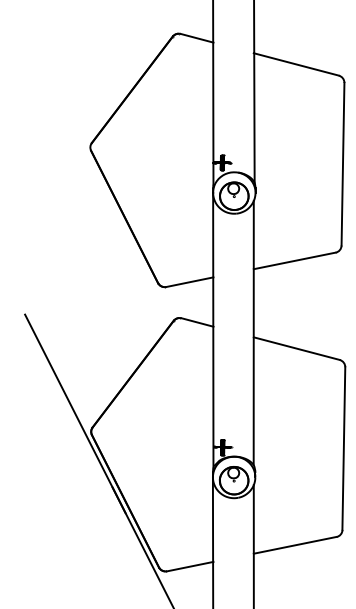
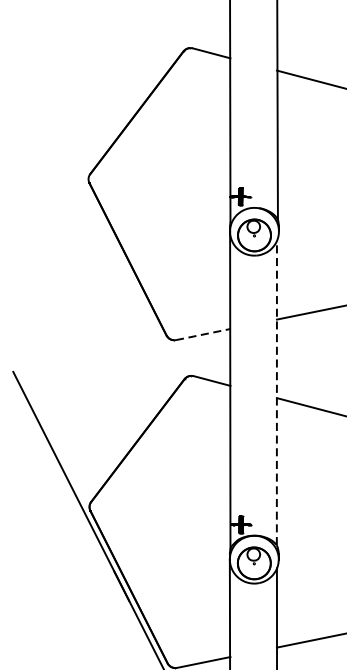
line: (190, 282) -> (203, 334), solid -> dashed
line: (253, 332) -> (276, 392), solid -> dashed

